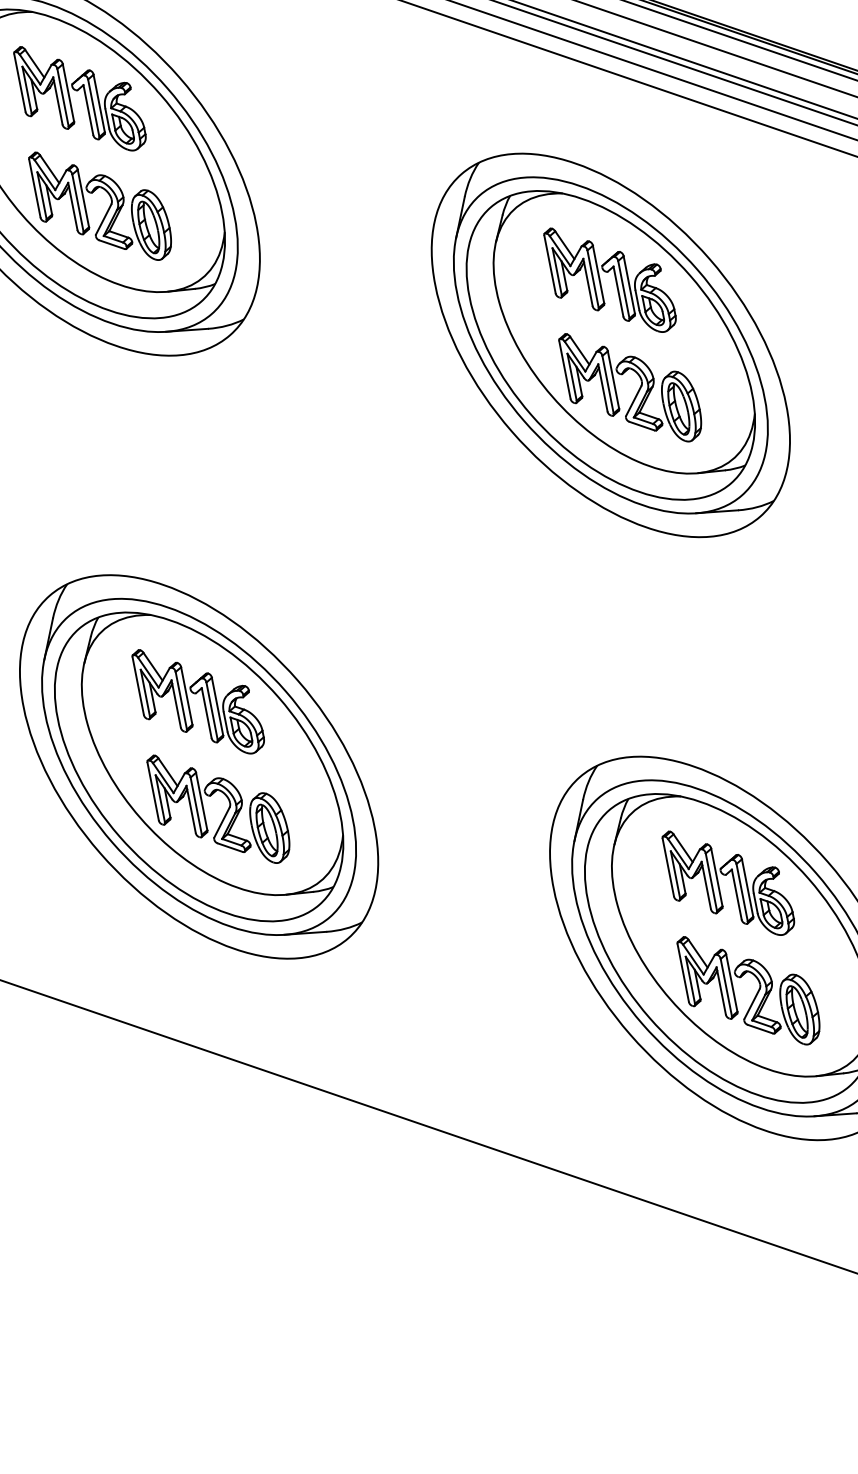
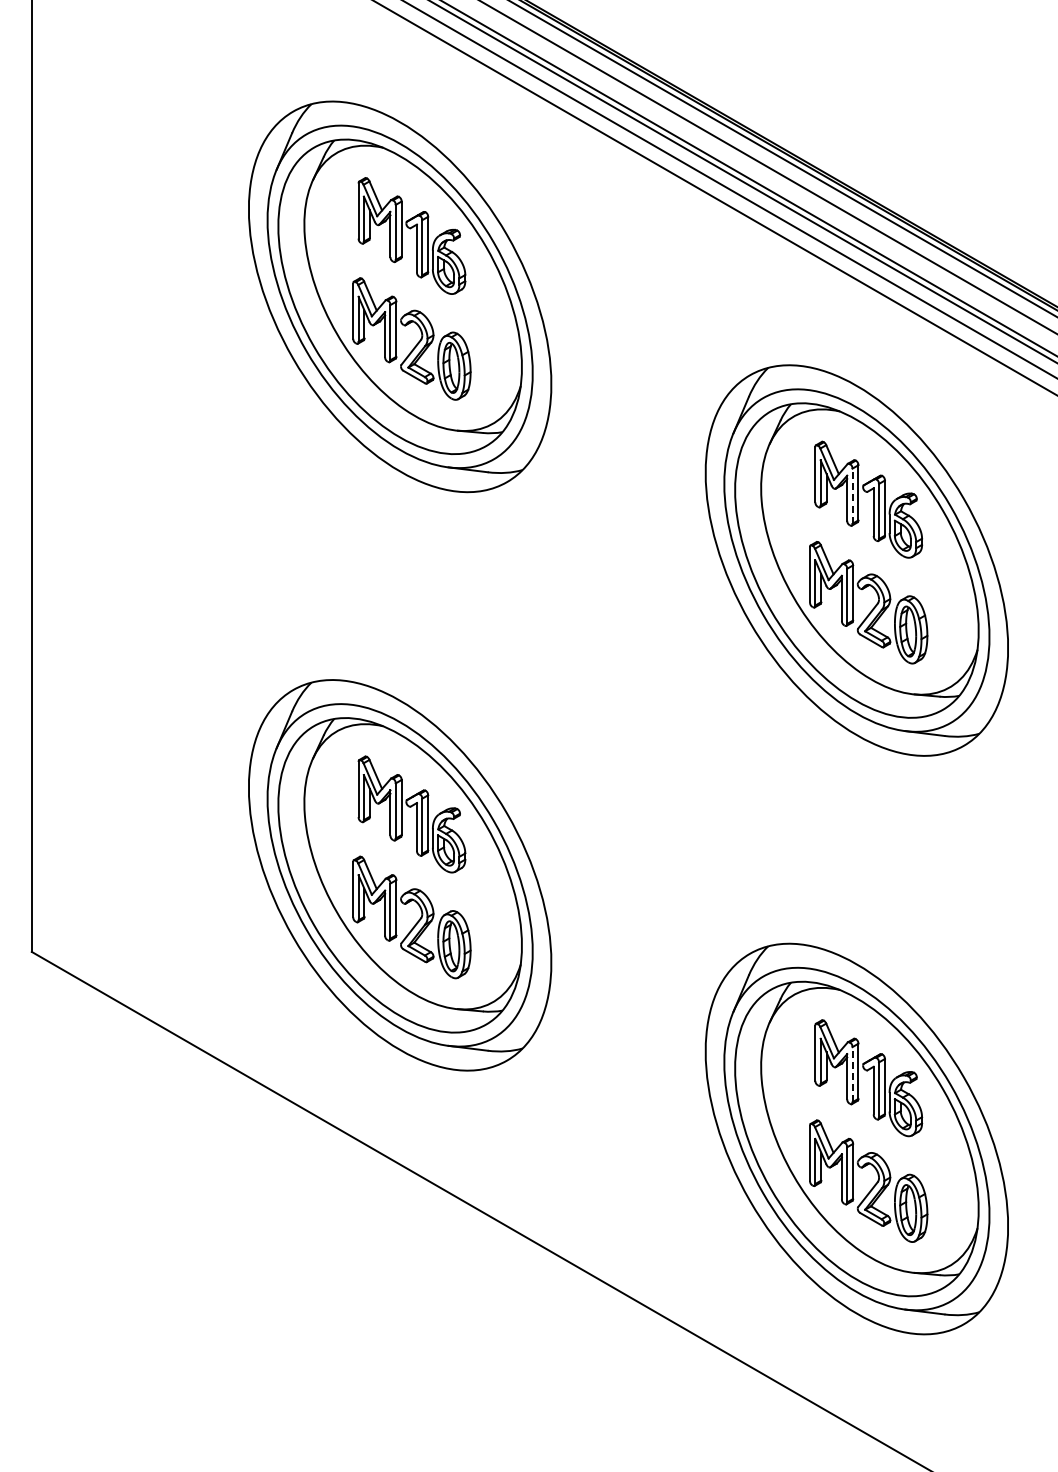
line: (593, 279) -> (852, 496), solid -> dashed
line: (711, 882) -> (852, 1074), solid -> dashed

